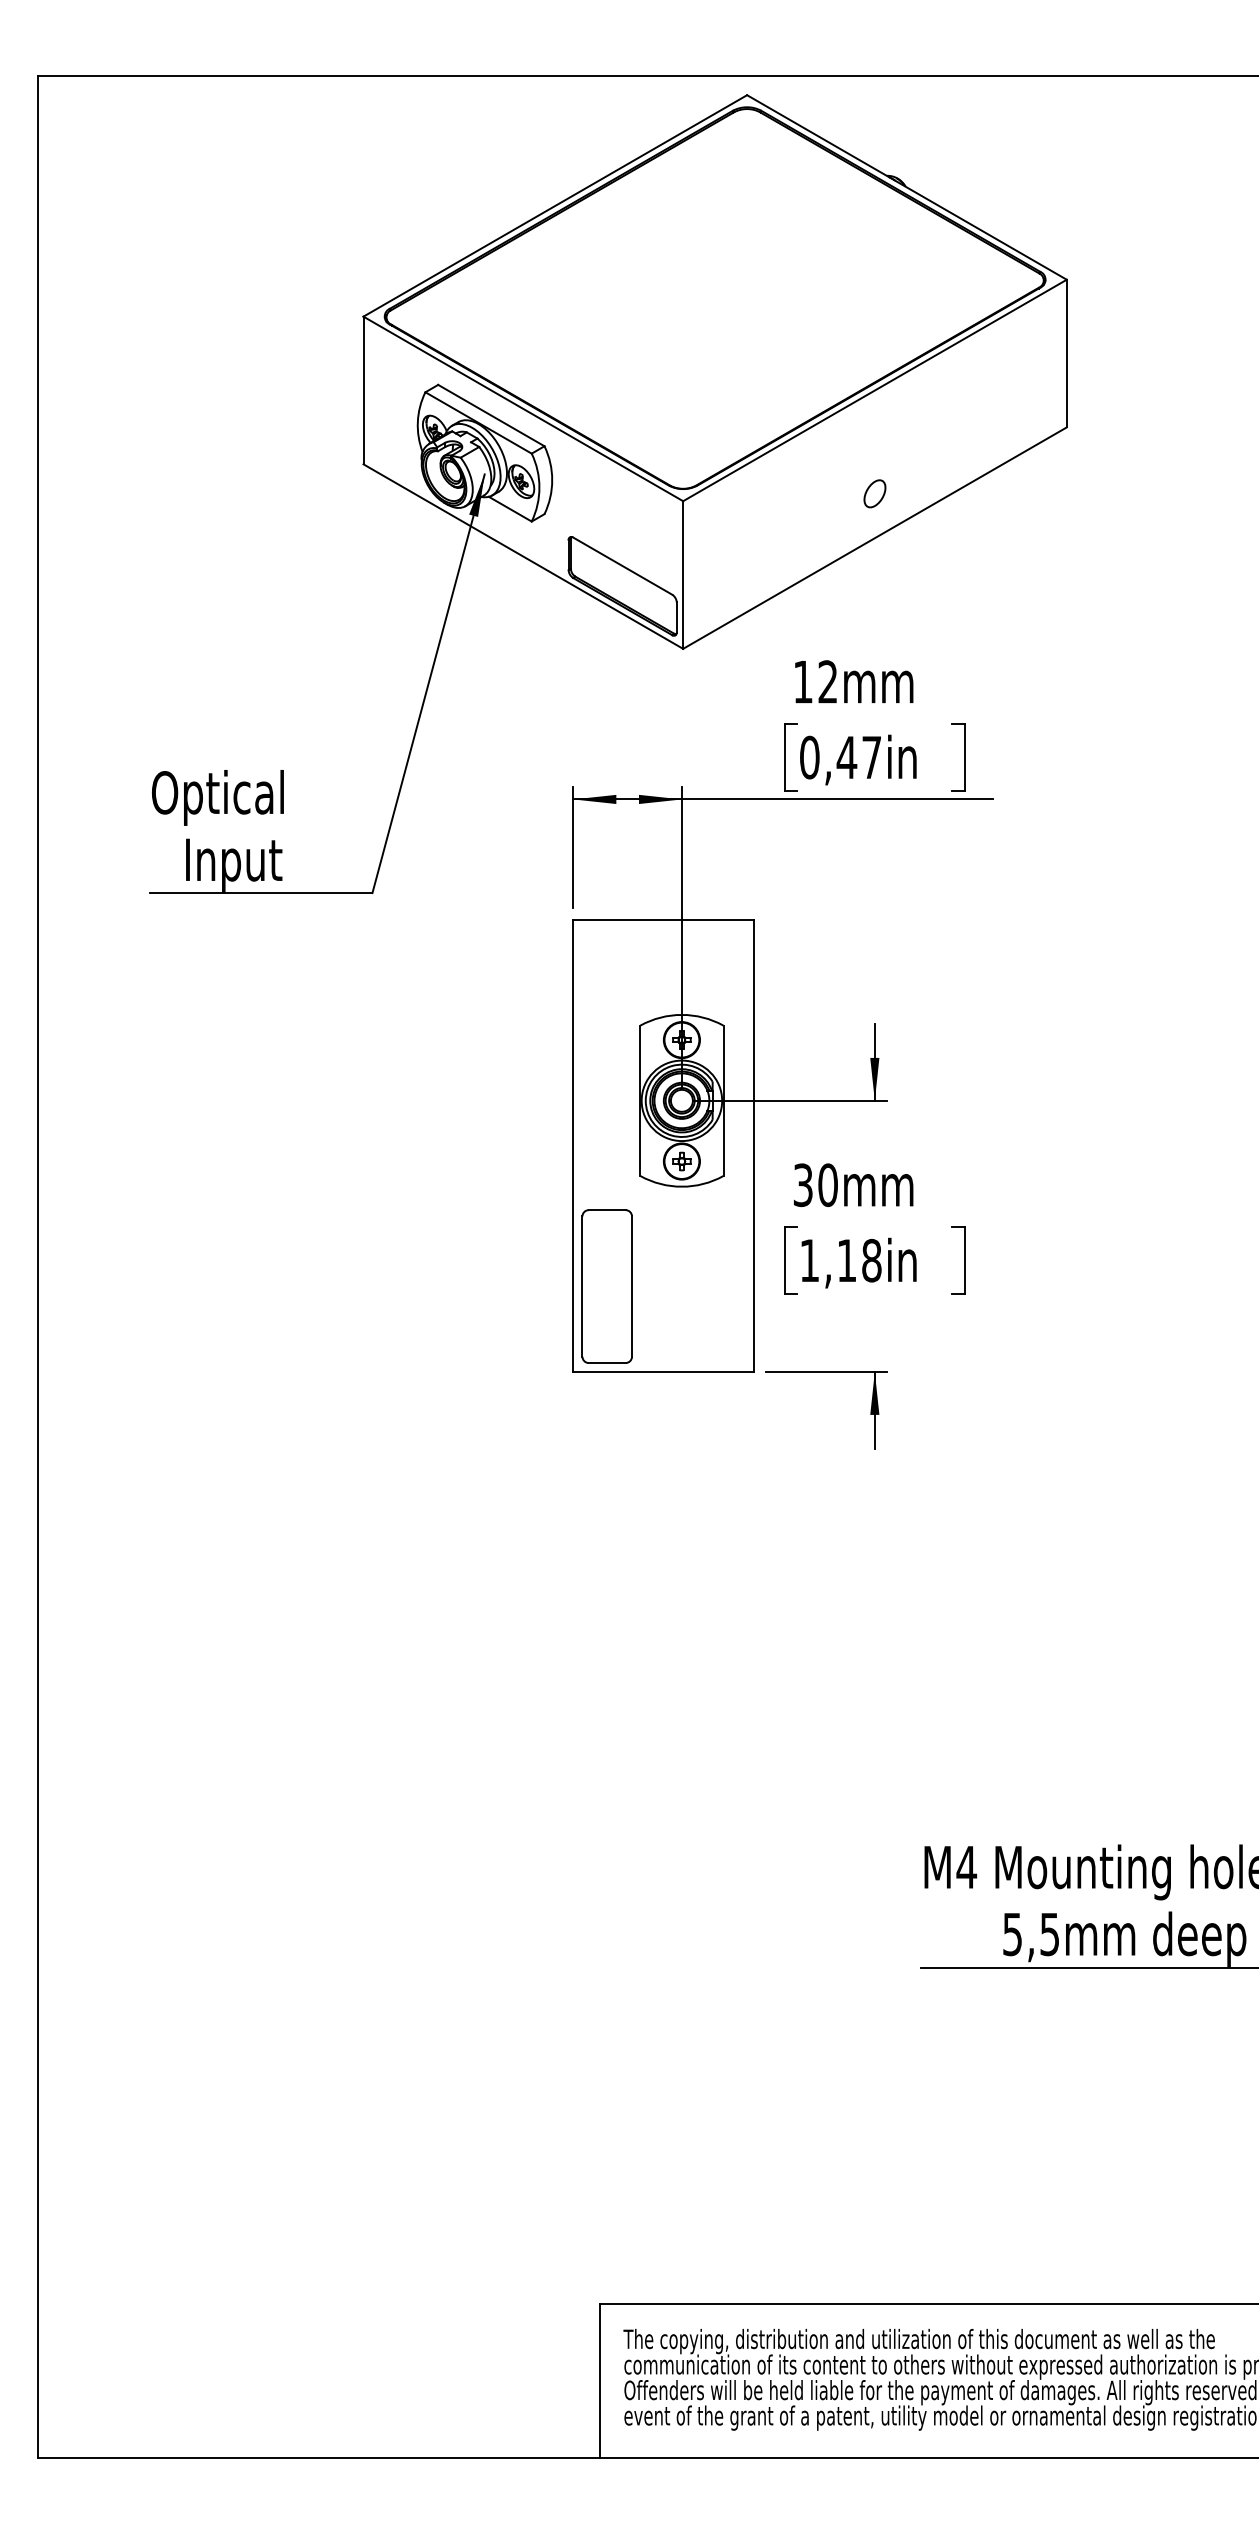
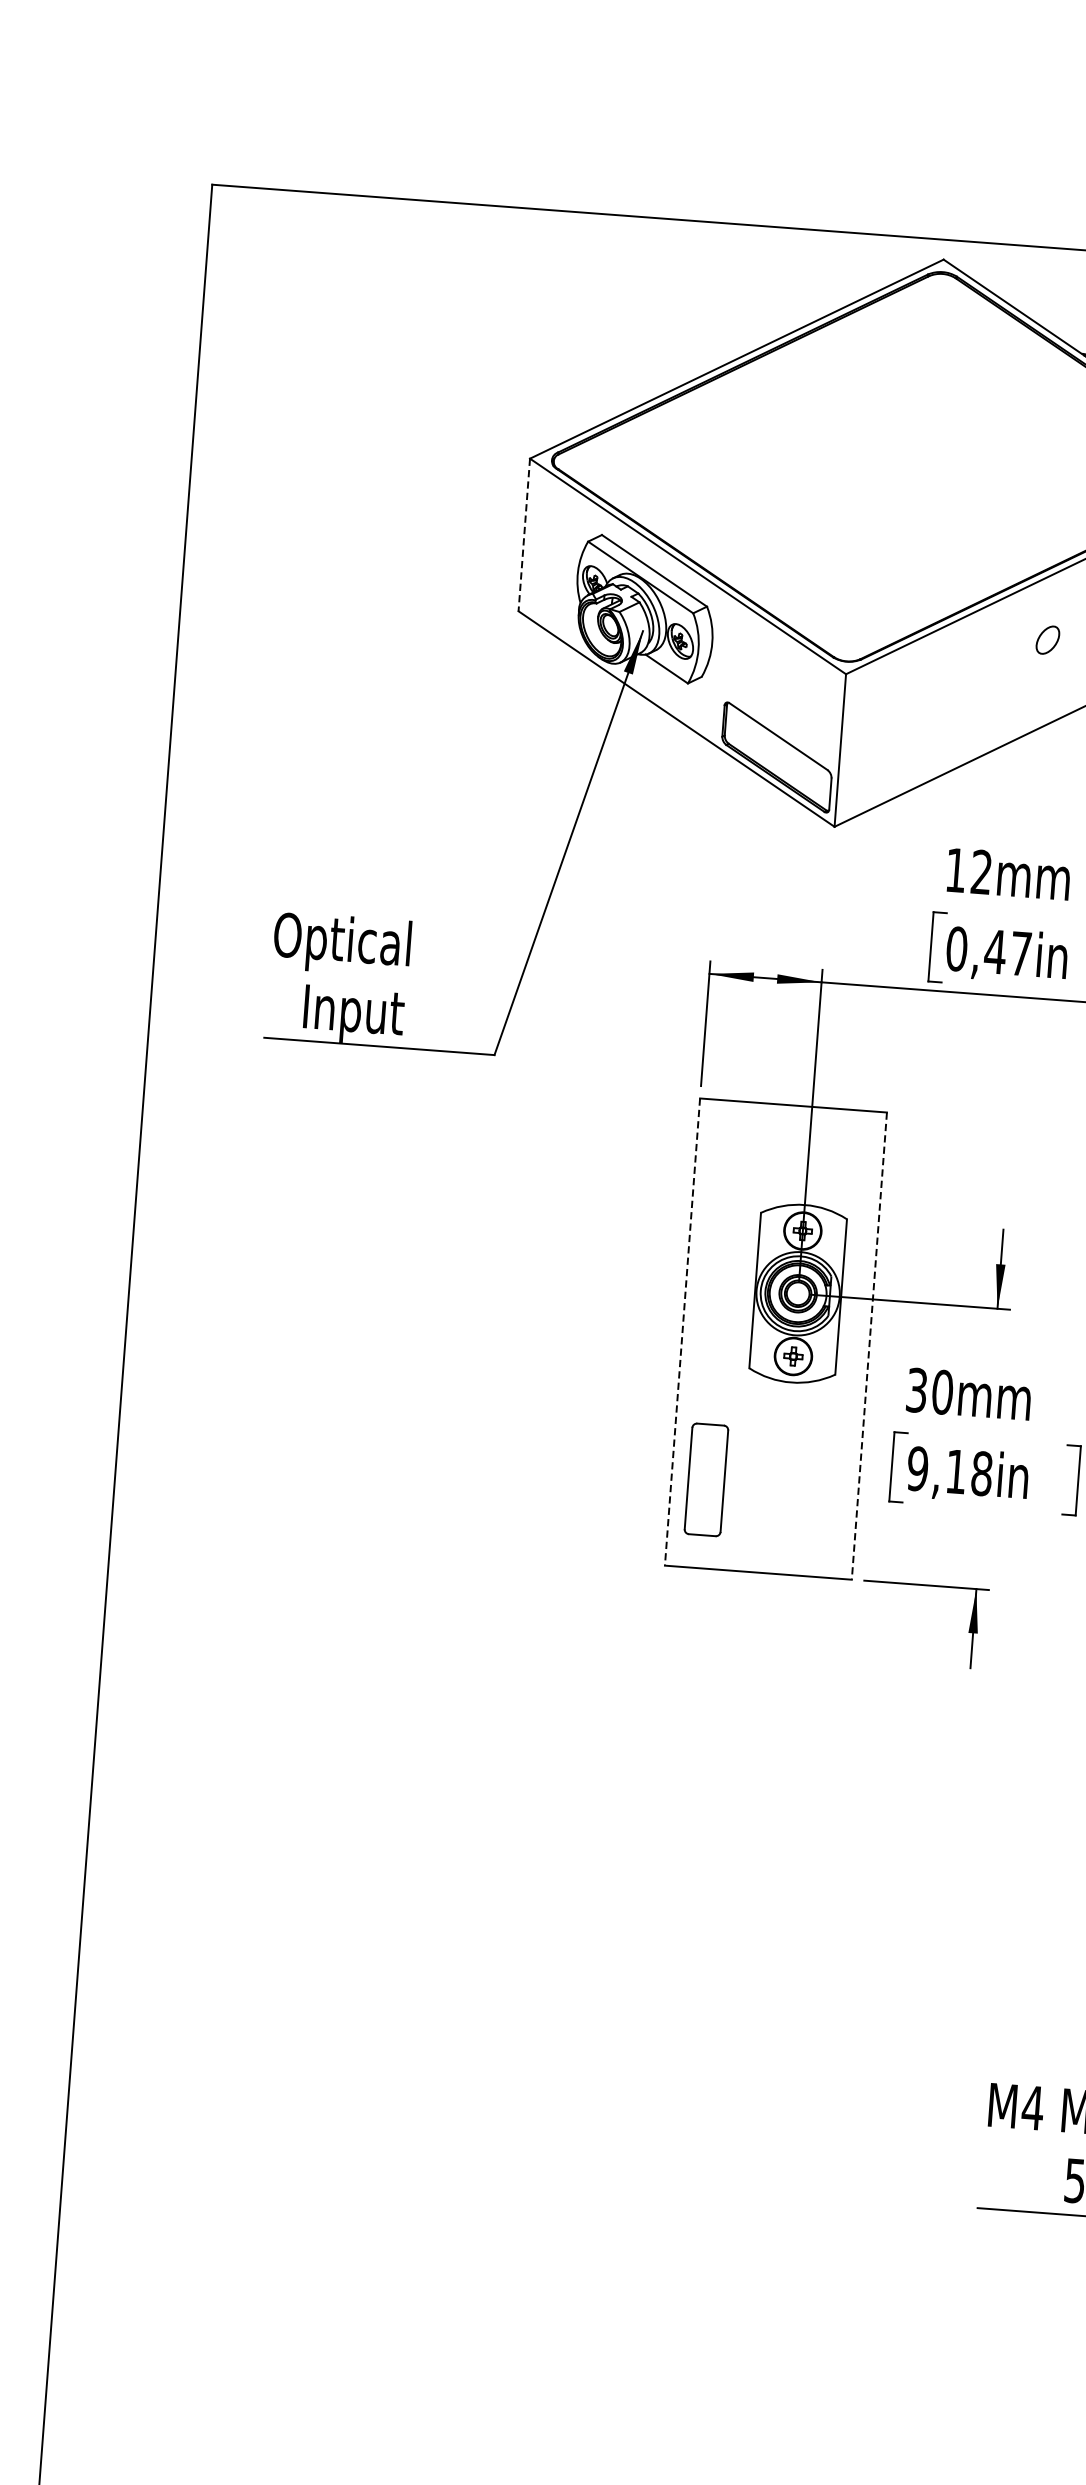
line: (363, 390) -> (524, 534), solid -> dashed
part: (874, 493) -> (1047, 639), moved
line: (573, 1146) -> (682, 1332), solid -> dashed
line: (754, 1146) -> (869, 1346), solid -> dashed
text: (809, 1260) -> (917, 1468), 1,18in -> 9,18in
part: (606, 1286) -> (705, 1479), size x0.7

